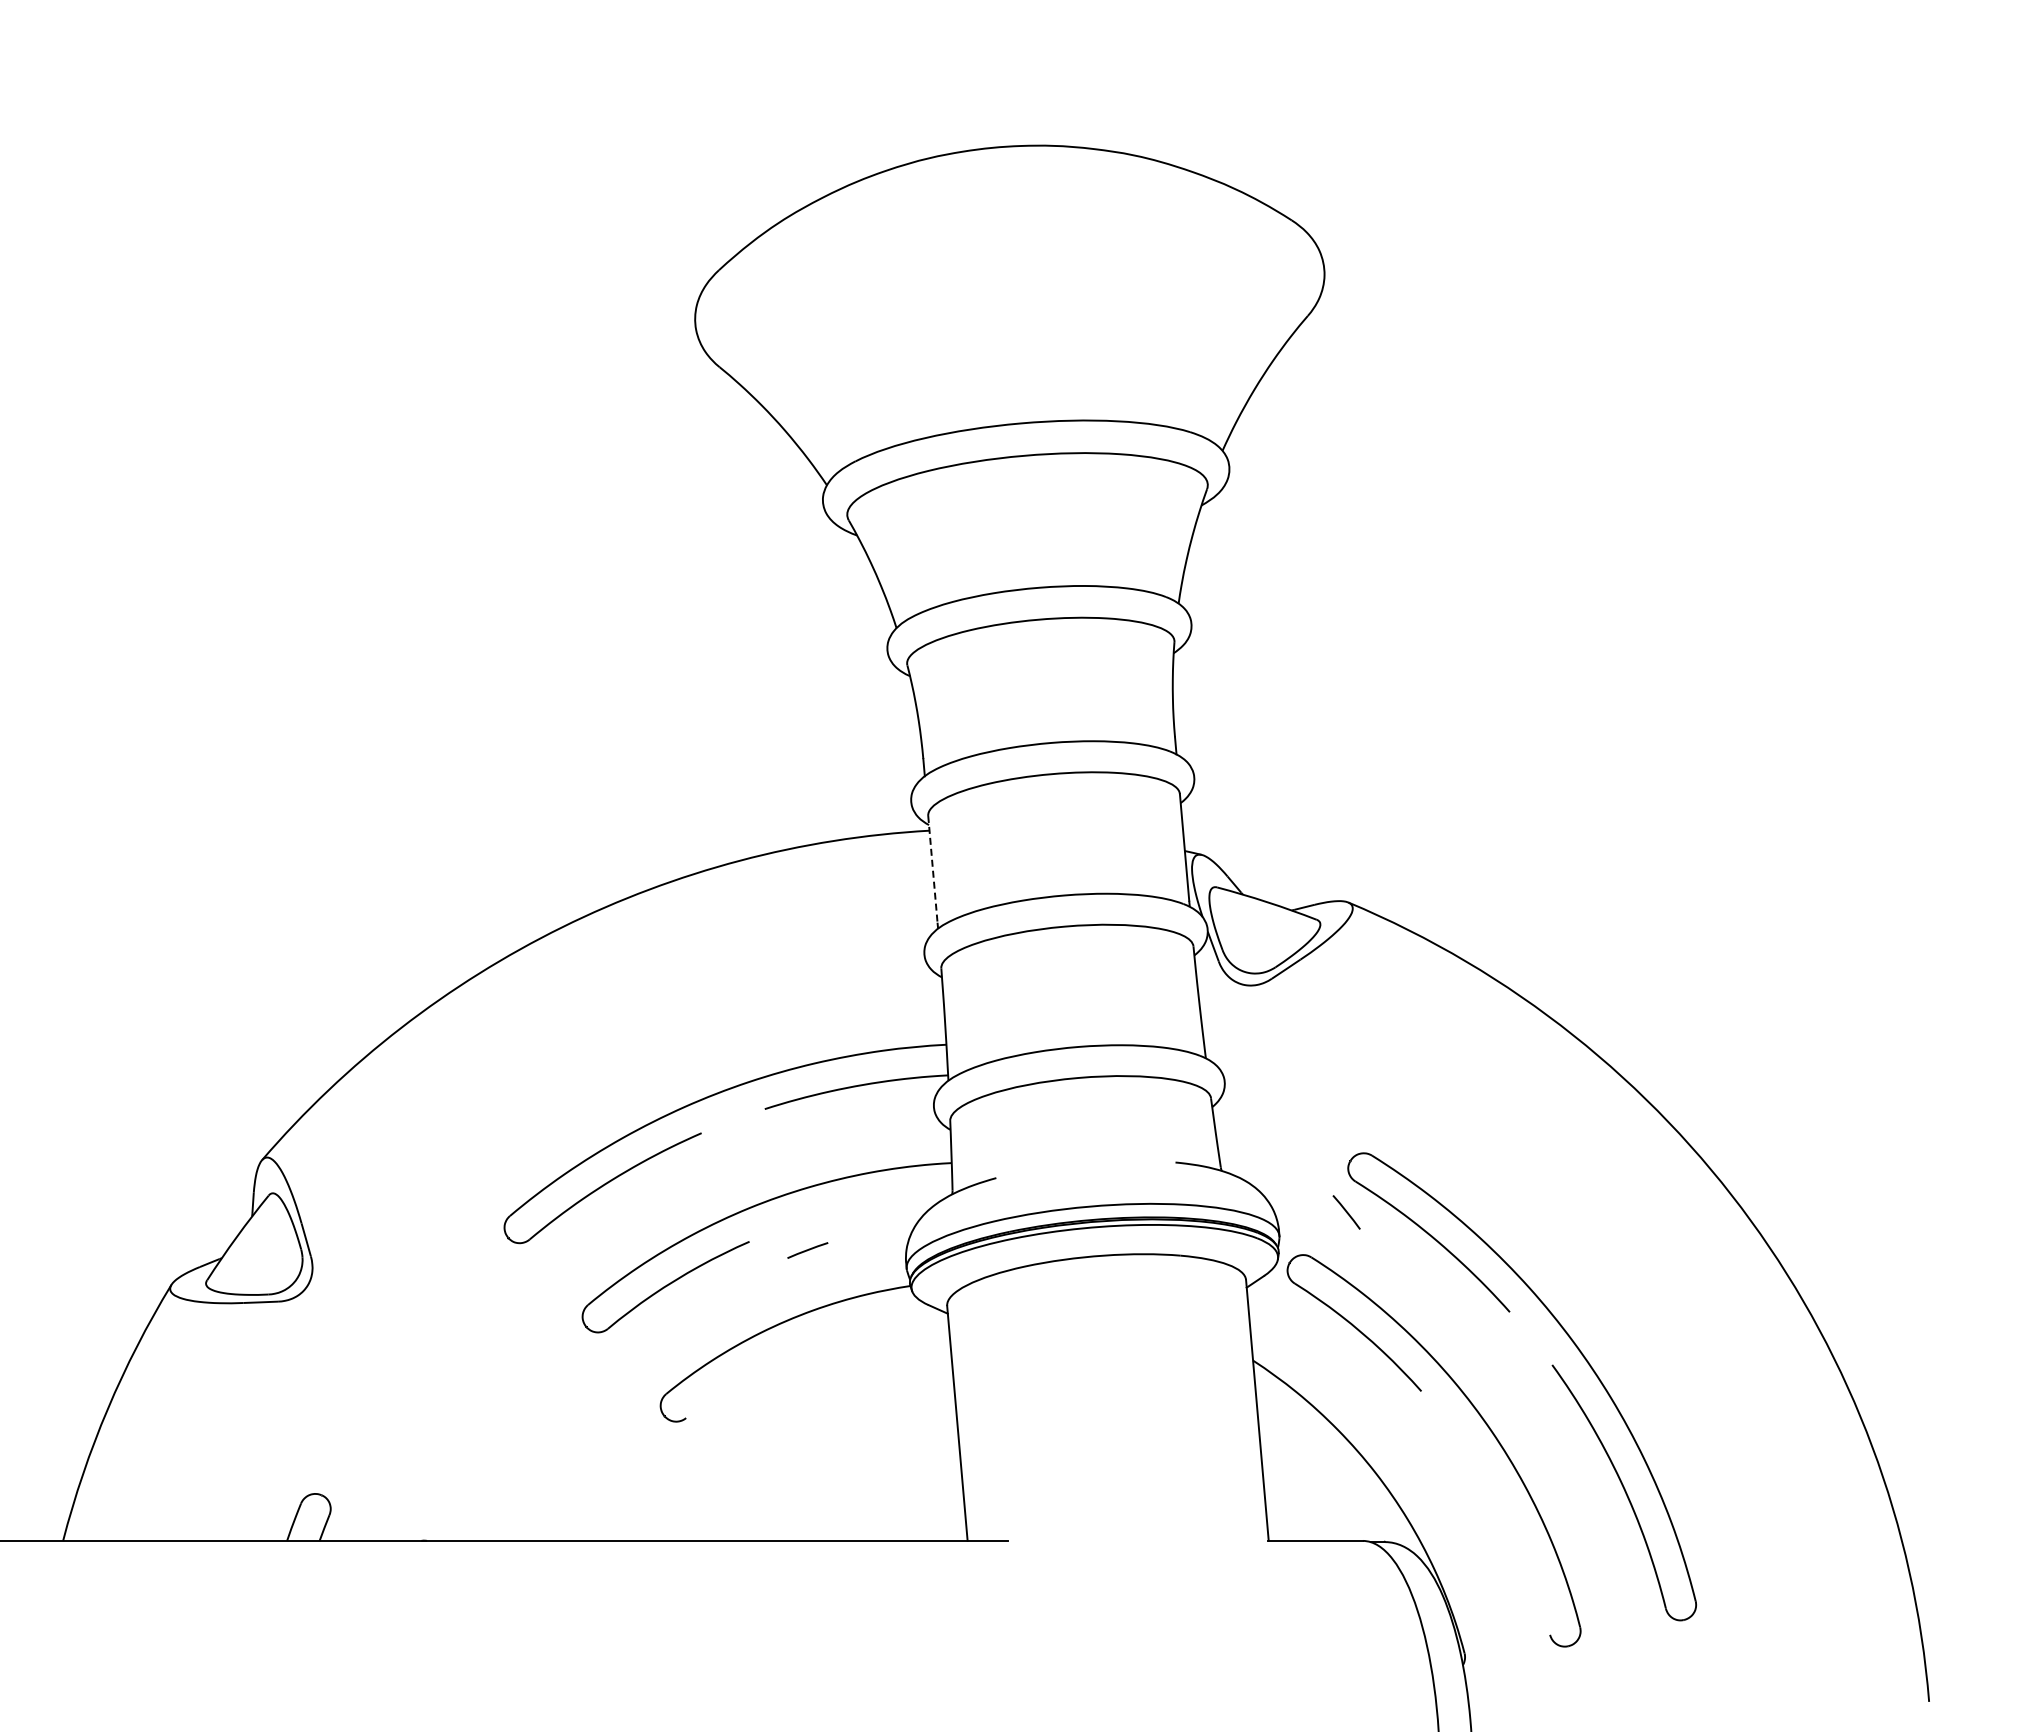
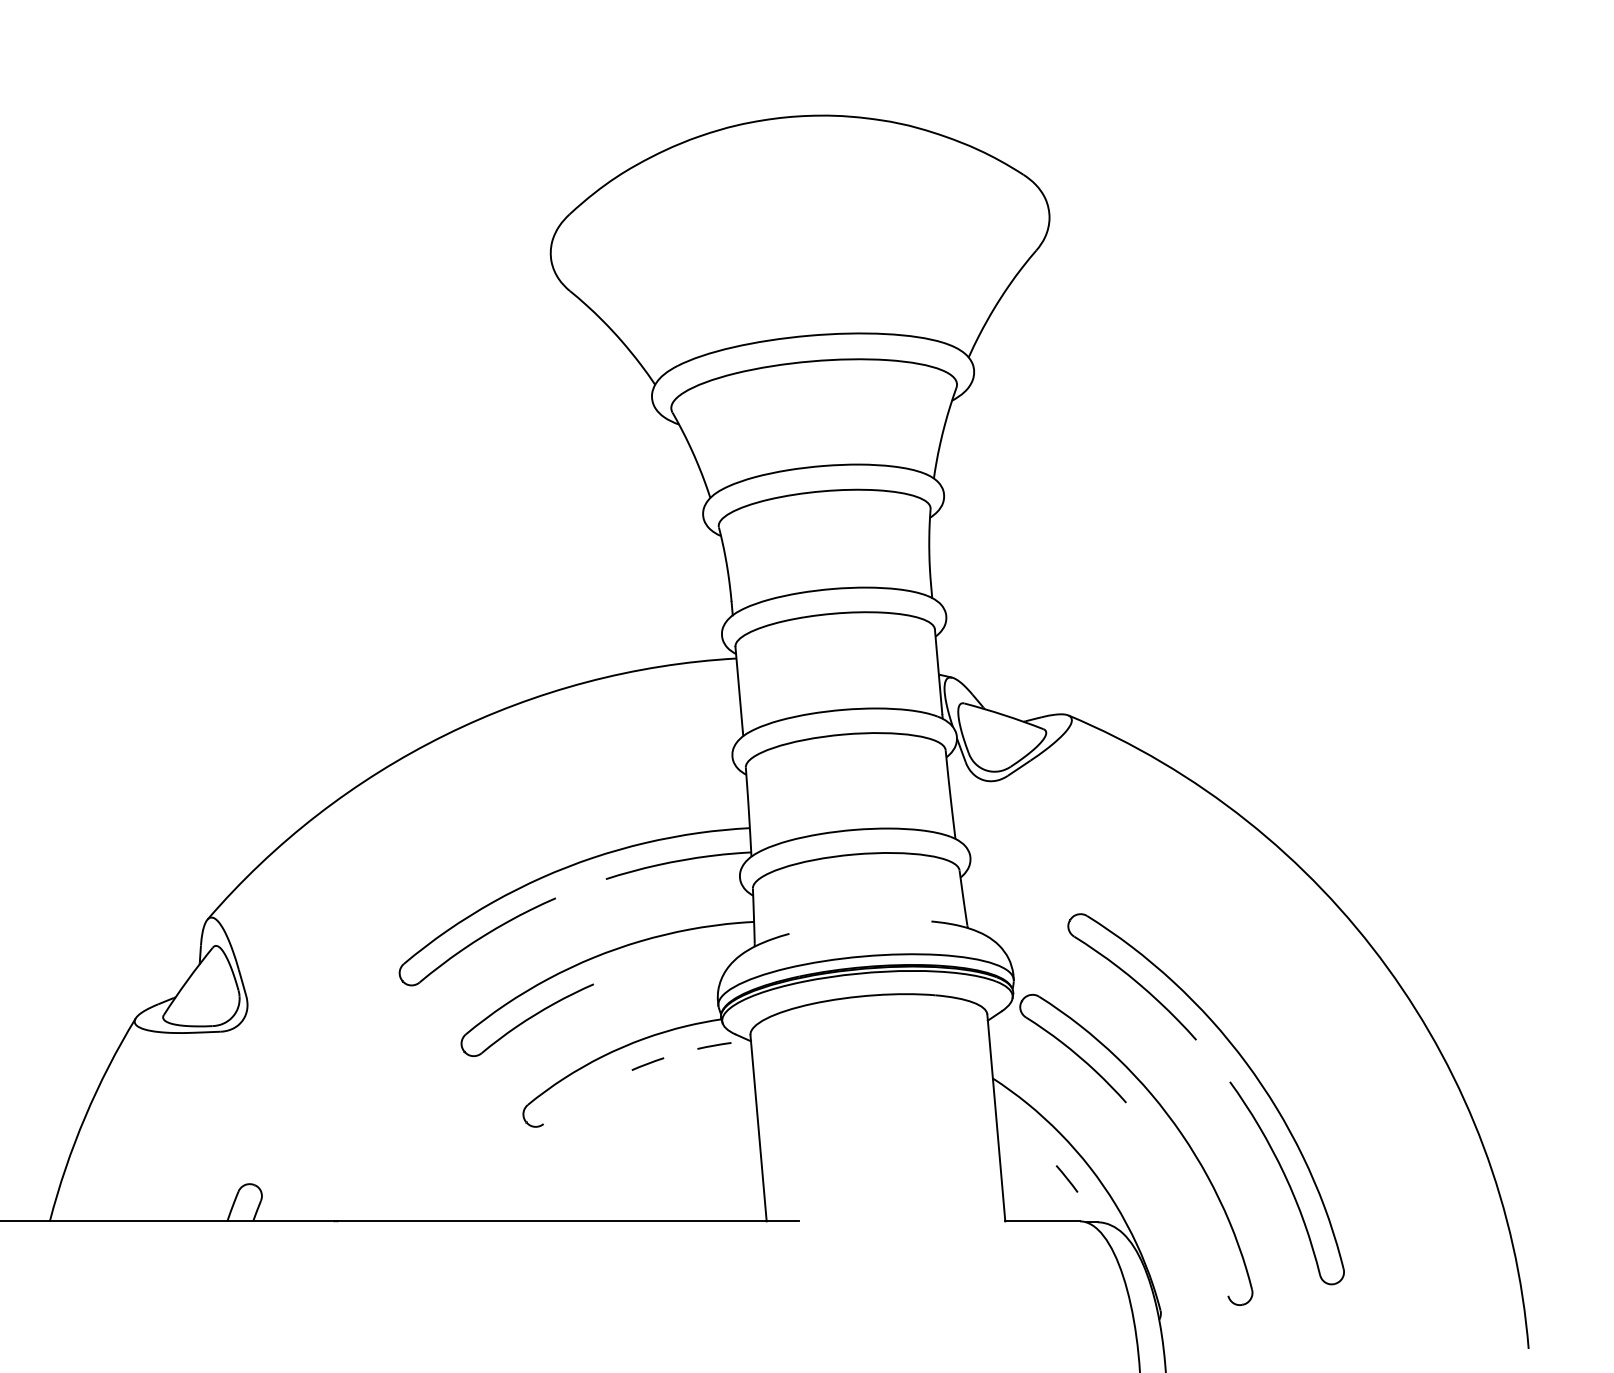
line: (932, 869) -> (738, 689), dashed -> solid
line: (1346, 1212) -> (1066, 1179), moved
line: (807, 1250) -> (647, 1064), moved
line: (901, 1319) -> (714, 1045), added

